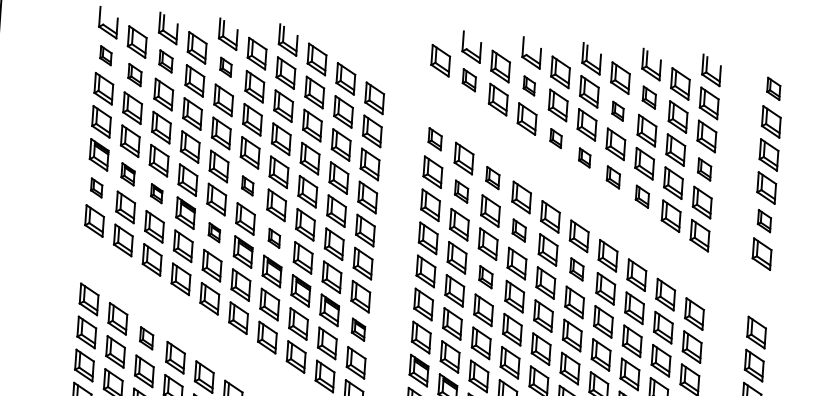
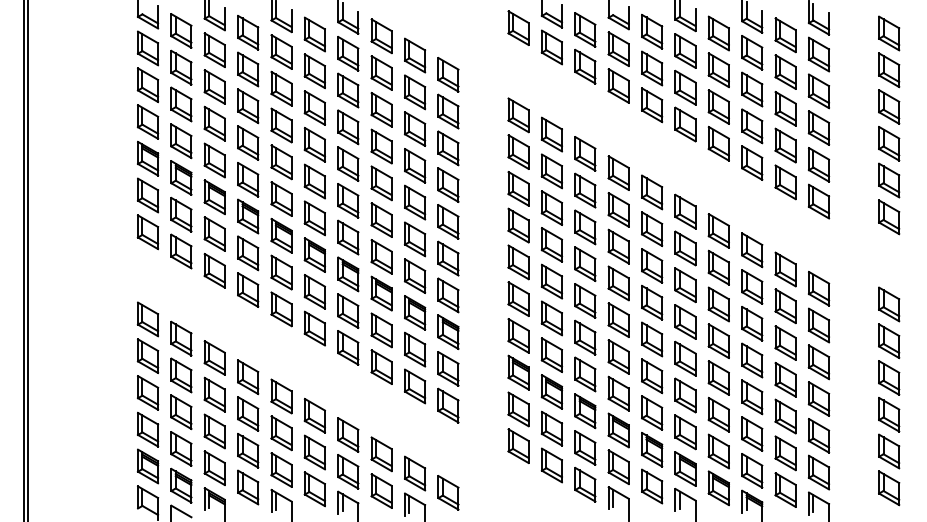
part: (105, 55) -> (147, 48), size x1.67
part: (165, 60) -> (214, 49), size x1.43
part: (225, 66) -> (281, 51), size x1.67
part: (135, 74) -> (181, 67), size x1.43
part: (469, 80) -> (551, 47), size x1.43
part: (529, 85) -> (618, 48), size x1.67
part: (773, 88) -> (889, 33), size x1.43
part: (649, 97) -> (752, 52), size x1.43
part: (617, 111) -> (718, 70), size x1.67
part: (556, 138) -> (652, 105), size x1.67
part: (435, 139) -> (518, 115), size x1.43
part: (584, 157) -> (685, 124), size x1.67
part: (704, 168) -> (818, 127), size x1.43
part: (128, 173) -> (181, 177), size x1.43
part: (492, 177) -> (585, 153), size x1.43
part: (613, 177) -> (718, 143), size x1.43
part: (247, 185) -> (314, 181), size x1.67
part: (96, 187) -> (147, 195), size x1.67
part: (461, 191) -> (551, 171), size x1.43
part: (156, 193) -> (214, 196), size x1.67
part: (642, 196) -> (752, 162), size x1.43
part: (764, 221) -> (889, 180), size x1.43
part: (519, 230) -> (618, 209), size x1.43
part: (214, 232) -> (281, 235), size x1.67
part: (274, 238) -> (348, 237), size x1.67
part: (576, 269) -> (685, 248), size x1.43
part: (486, 276) -> (585, 263), size x1.43
part: (358, 329) -> (448, 331), size x1.43
part: (146, 337) -> (214, 357), size x1.43

